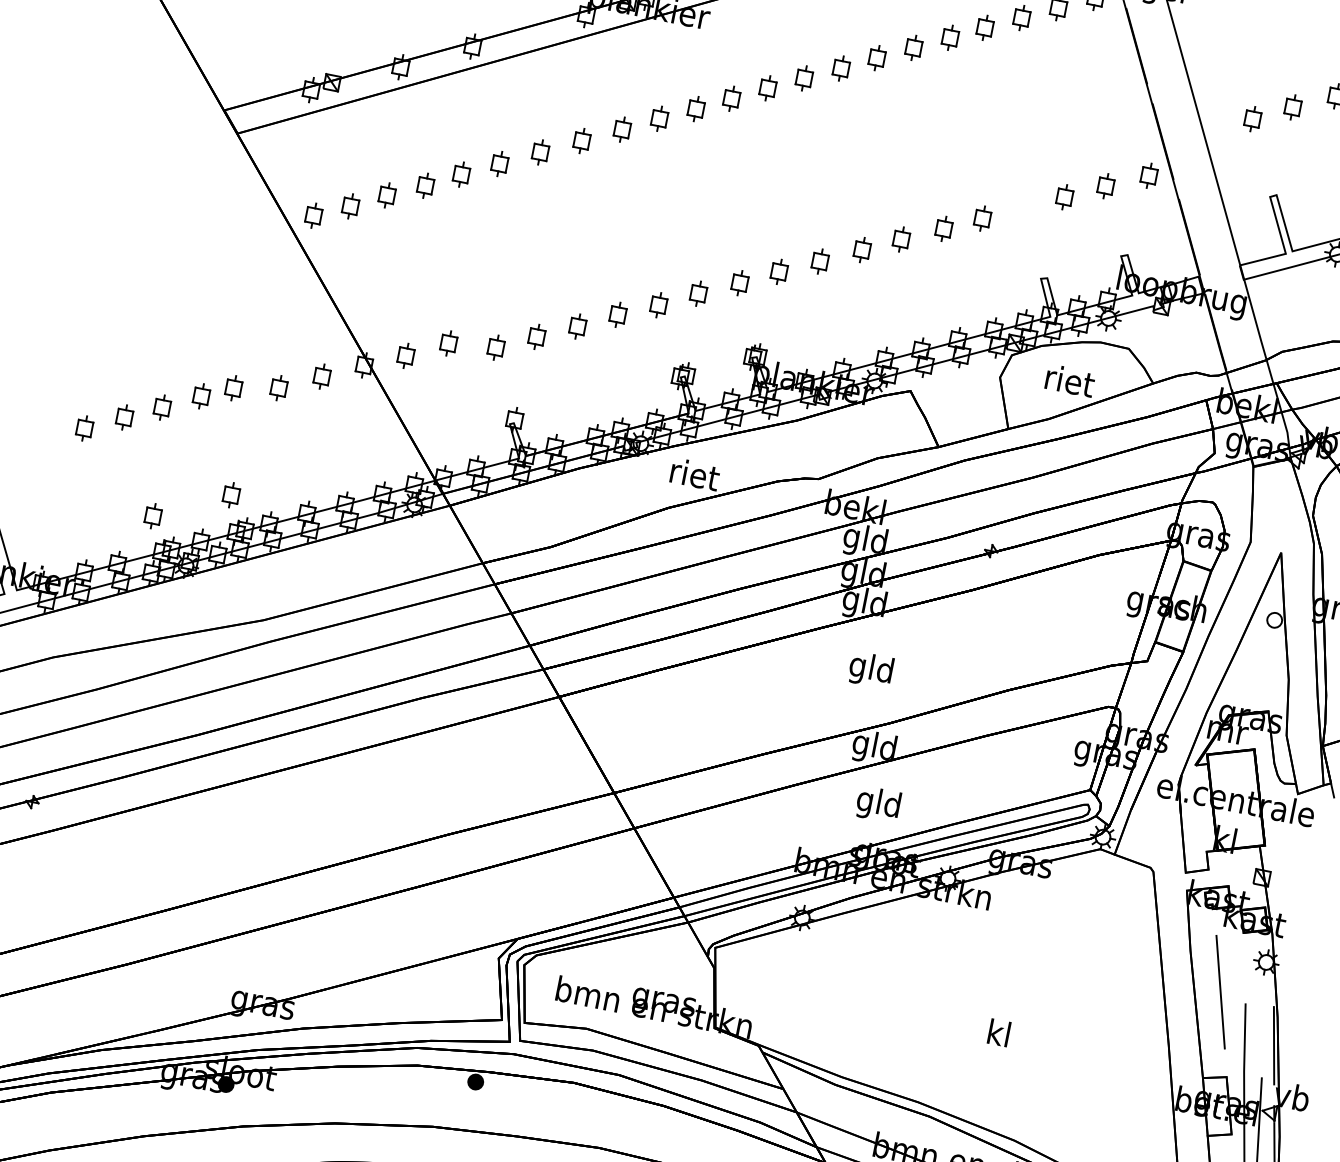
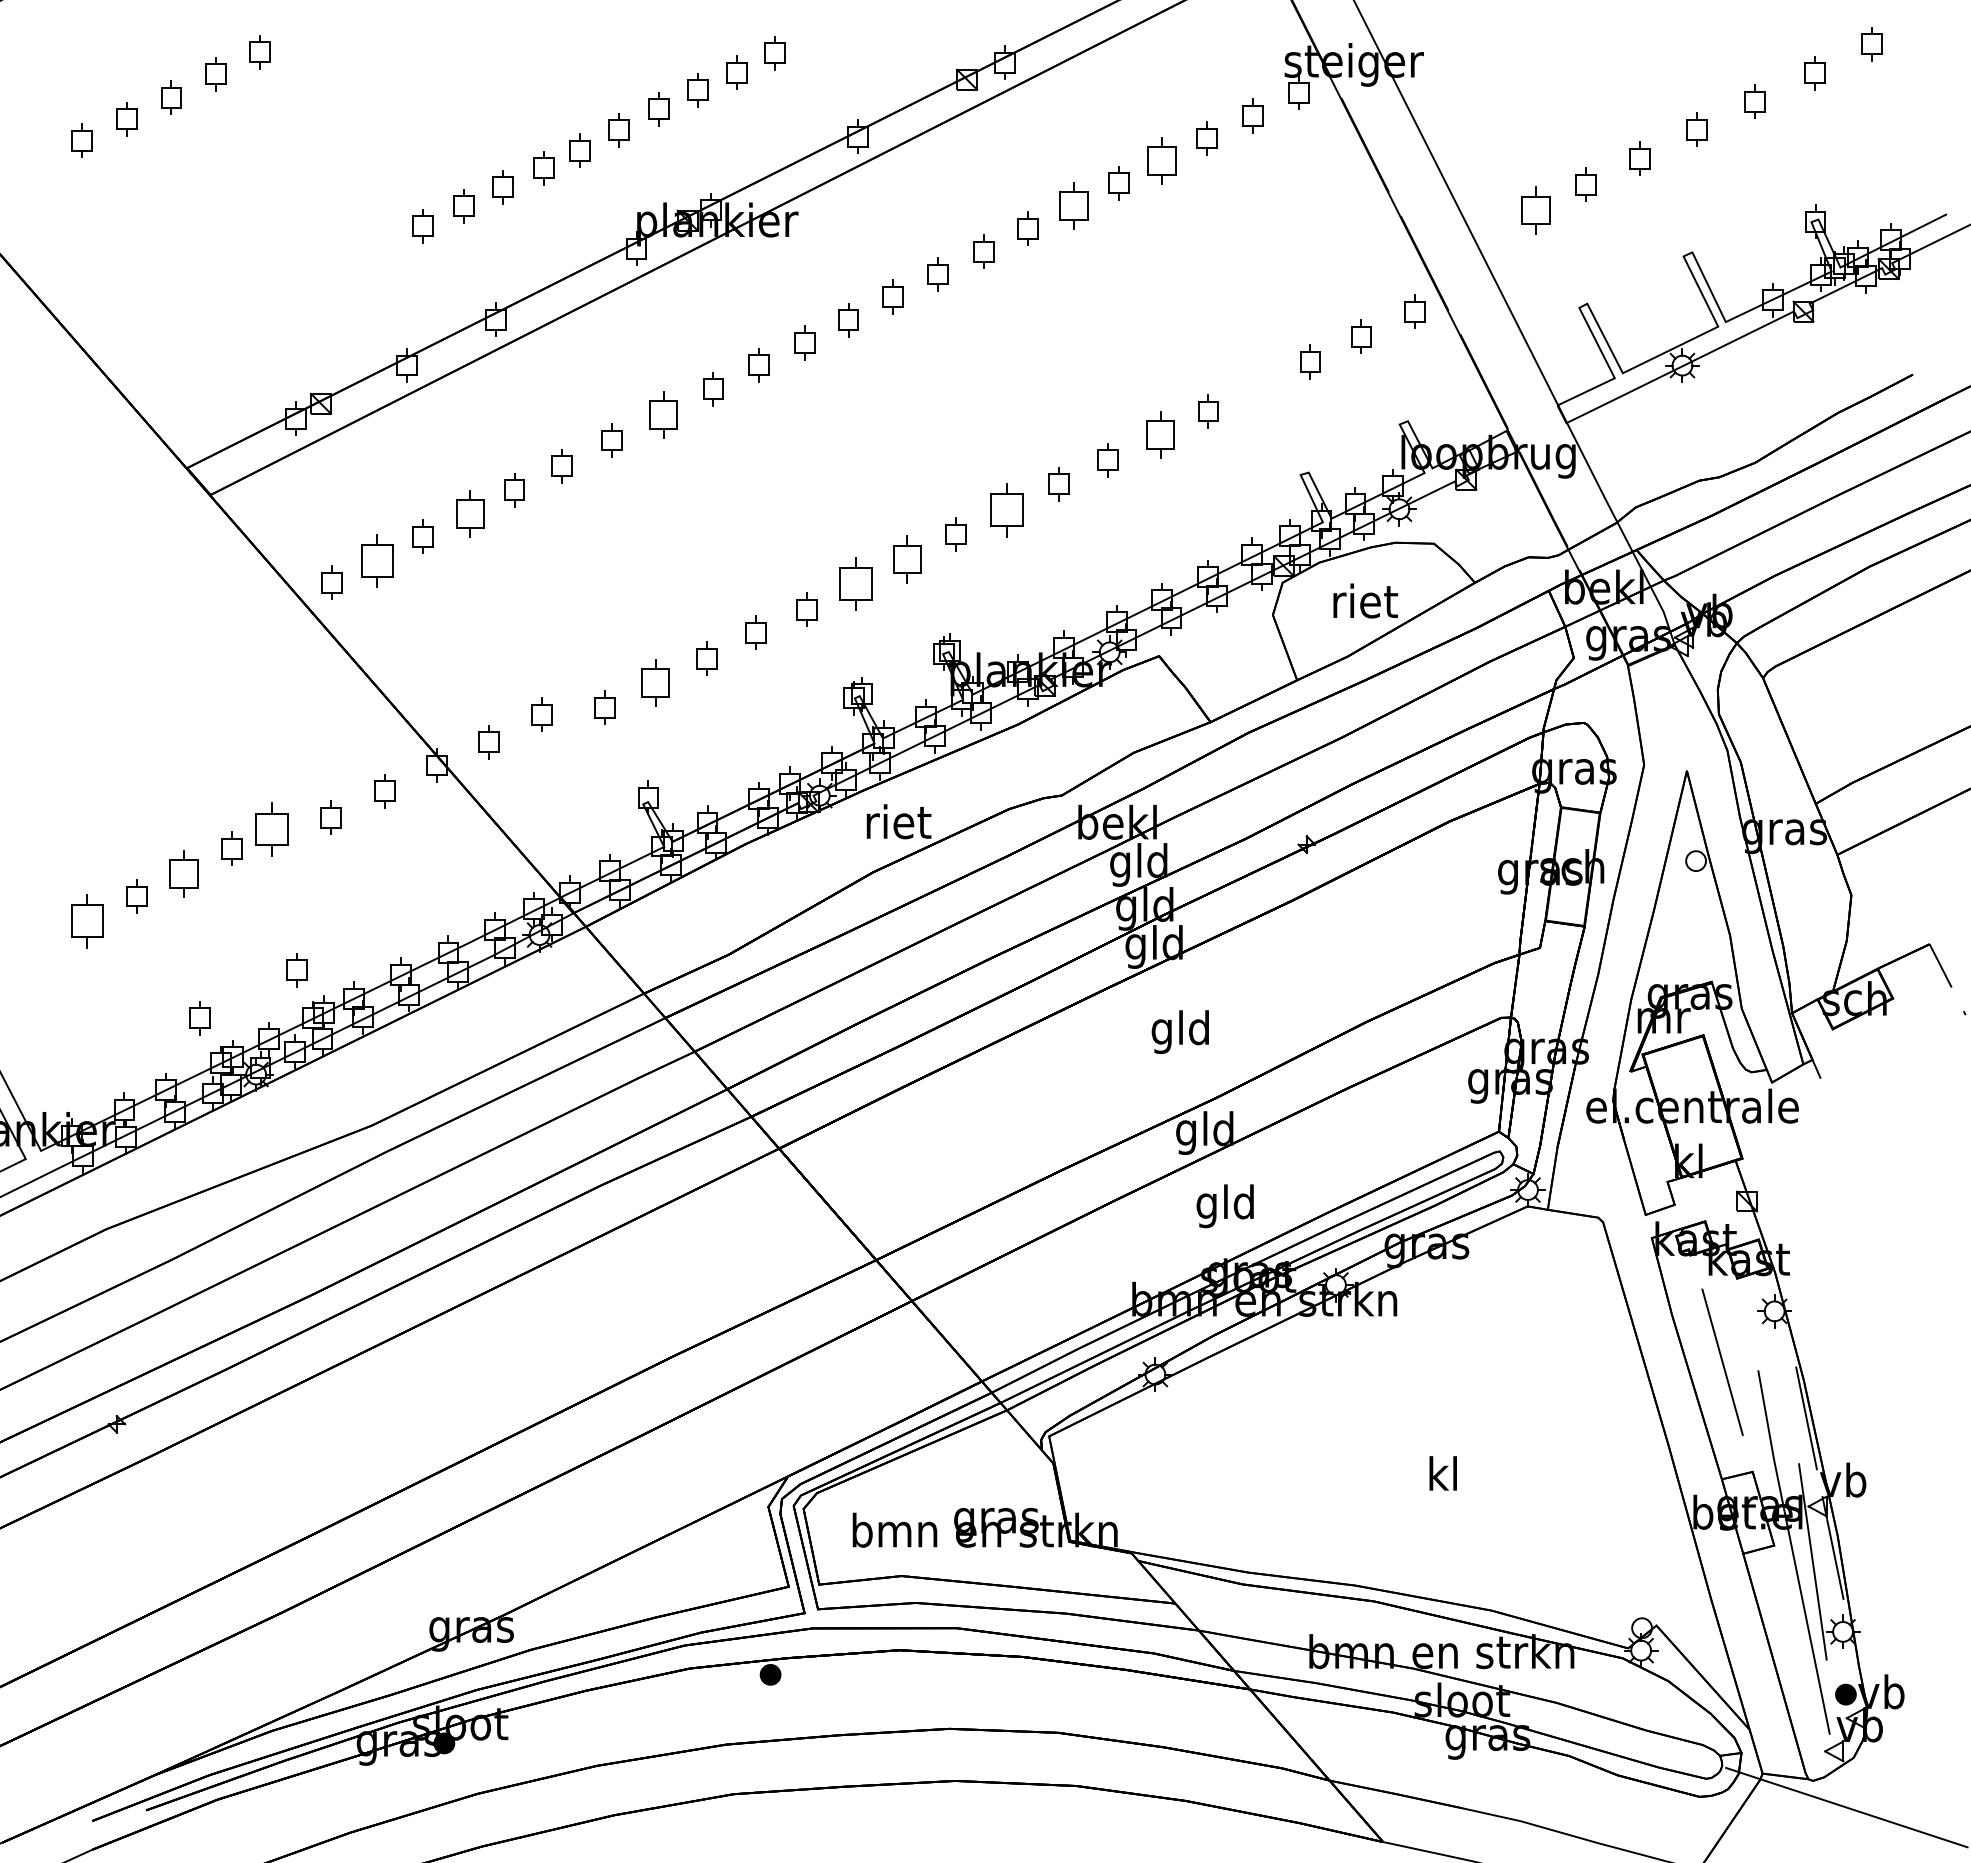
part: (984, 28) -> (1161, 161), size x1.4
part: (913, 47) -> (1073, 205), size x1.4
part: (1252, 119) -> (1535, 210), size x1.4
part: (582, 140) -> (663, 414), size x1.4
part: (425, 185) -> (470, 514), size x1.4
part: (350, 206) -> (377, 560), size x1.6
part: (943, 229) -> (1160, 435), size x1.4
part: (819, 261) -> (1006, 510), size x1.6
part: (739, 283) -> (907, 559), size x1.4
part: (698, 293) -> (855, 584), size x1.6
part: (536, 337) -> (655, 683), size x1.4
part: (233, 388) -> (271, 829), size x1.6
part: (162, 407) -> (183, 873), size x1.4
part: (84, 428) -> (87, 921), size x1.6

